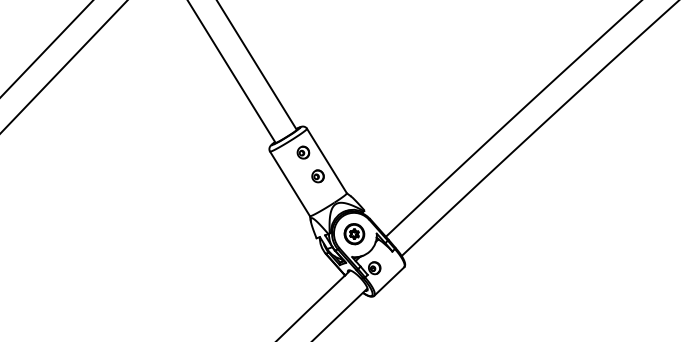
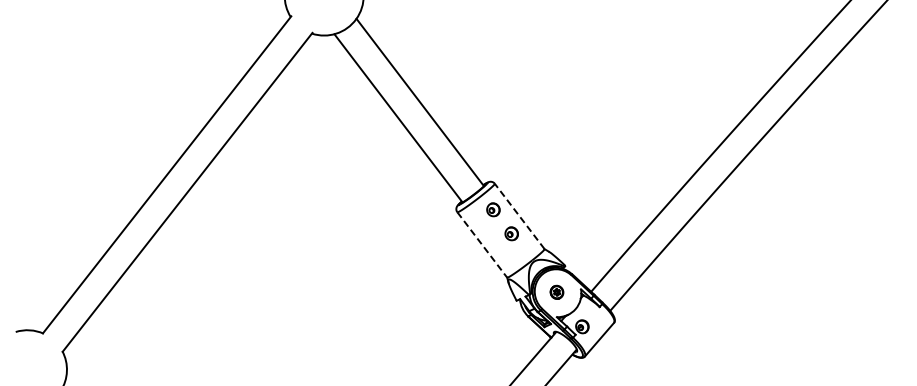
line: (326, 161) -> (519, 216), solid -> dashed
line: (290, 184) -> (482, 245), solid -> dashed
part: (353, 234) -> (556, 292), size x0.6

